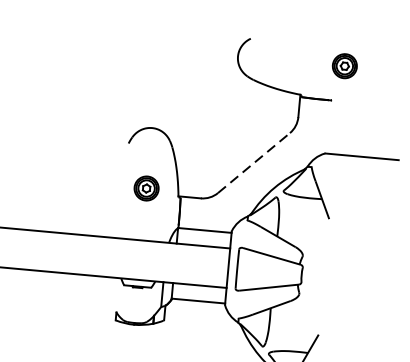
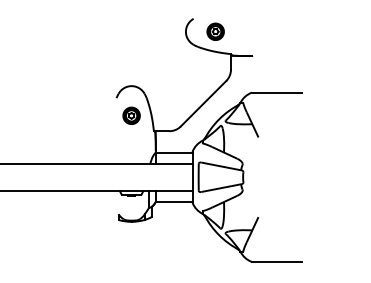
part: (344, 65) -> (215, 31), moved
line: (253, 162) -> (203, 103), dashed -> solid
part: (146, 187) -> (131, 115), moved

